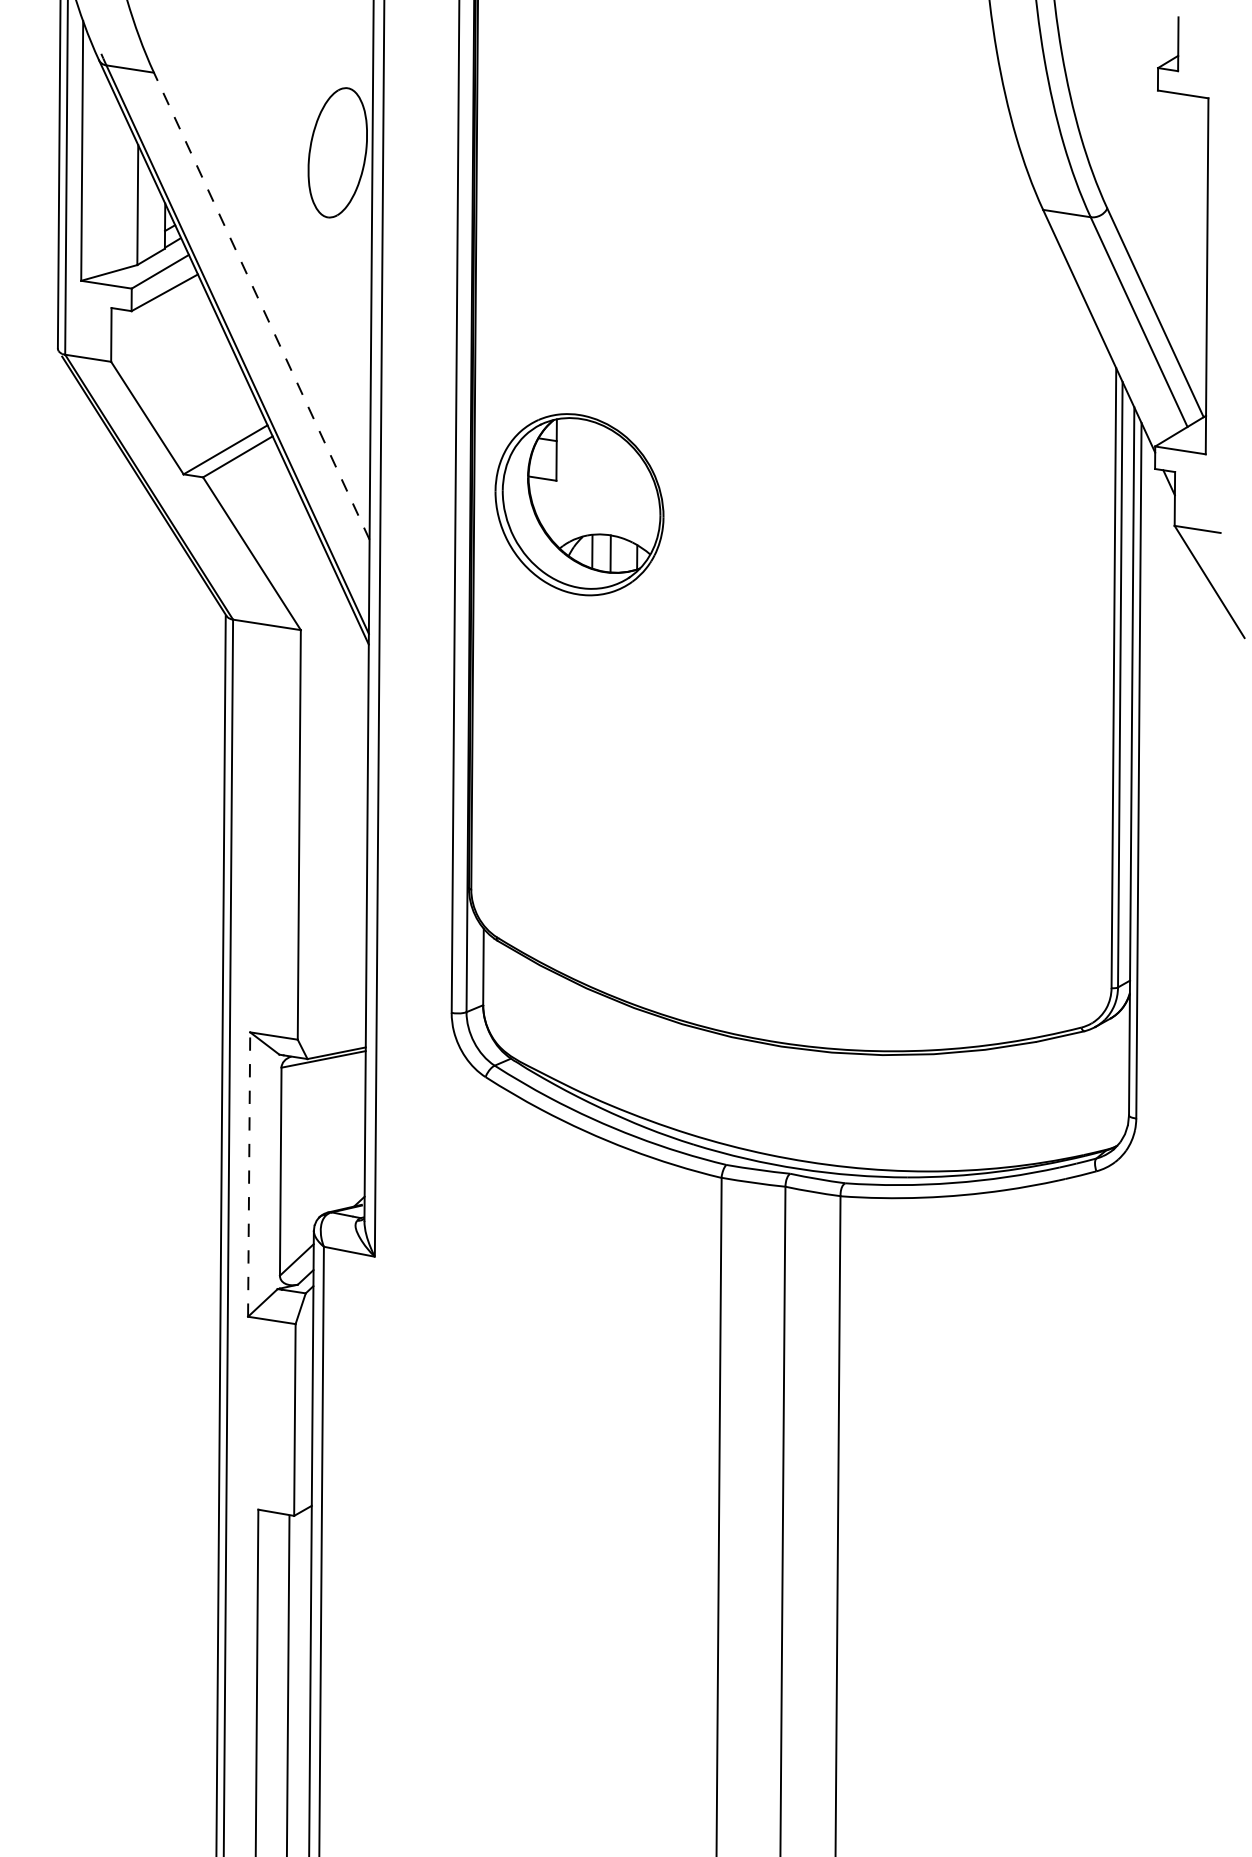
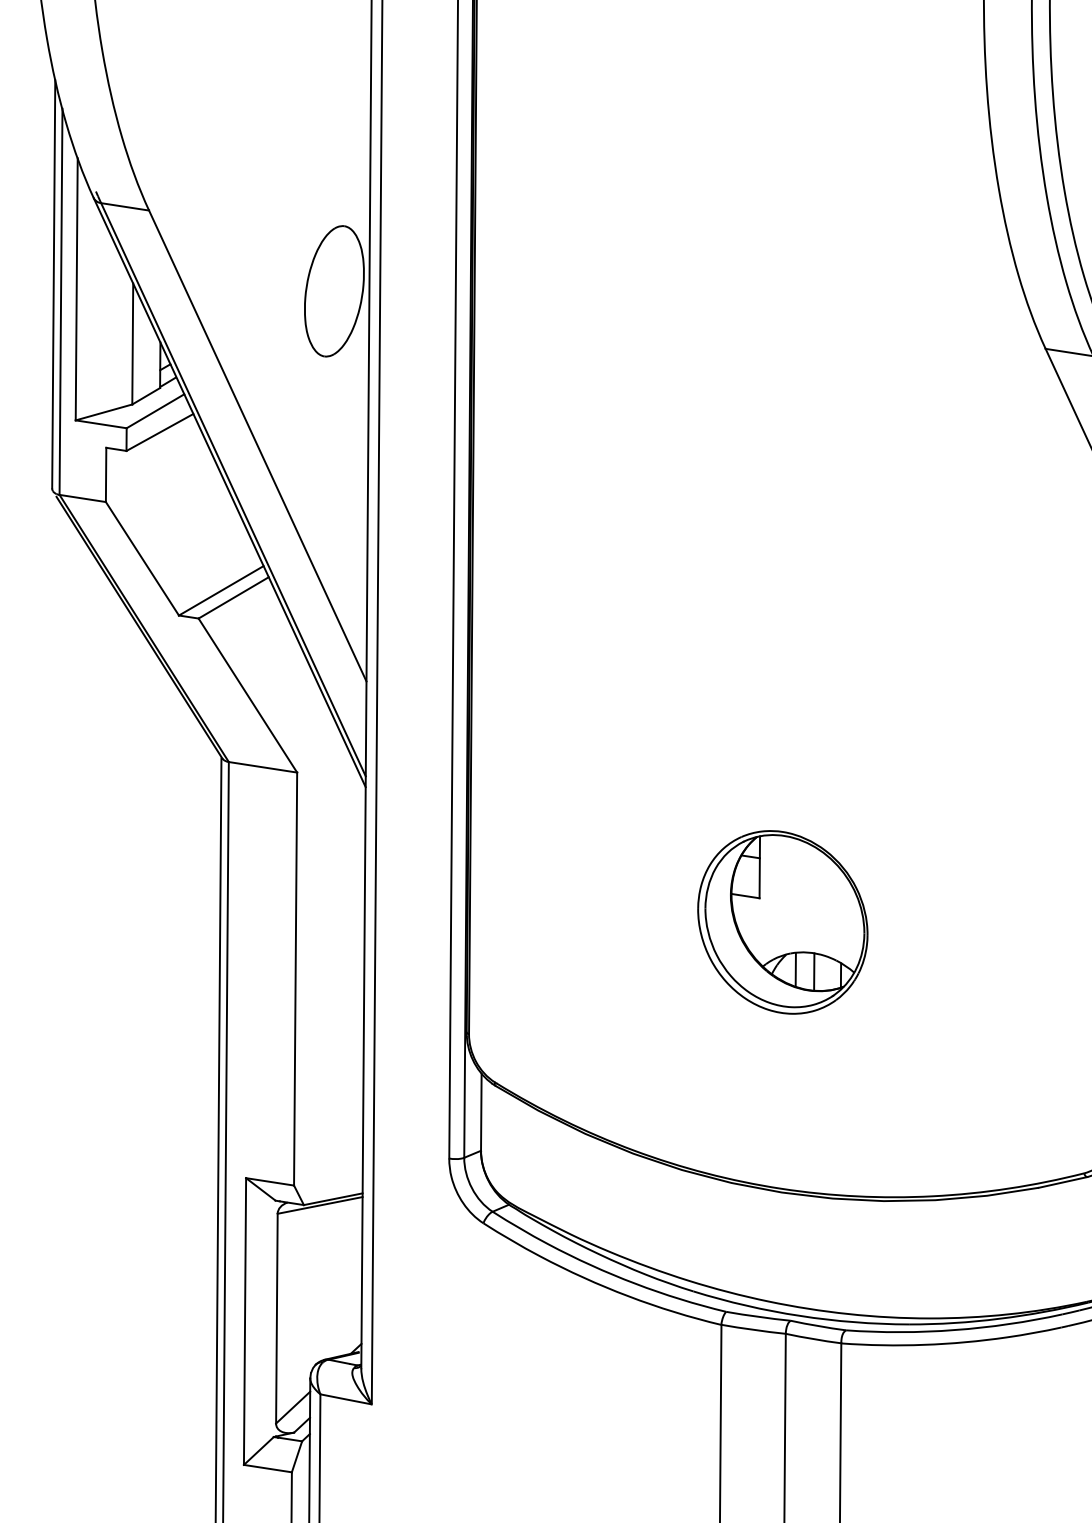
line: (261, 305) -> (257, 445), dashed -> solid
part: (579, 504) -> (782, 922), moved
line: (249, 1174) -> (245, 1321), dashed -> solid

